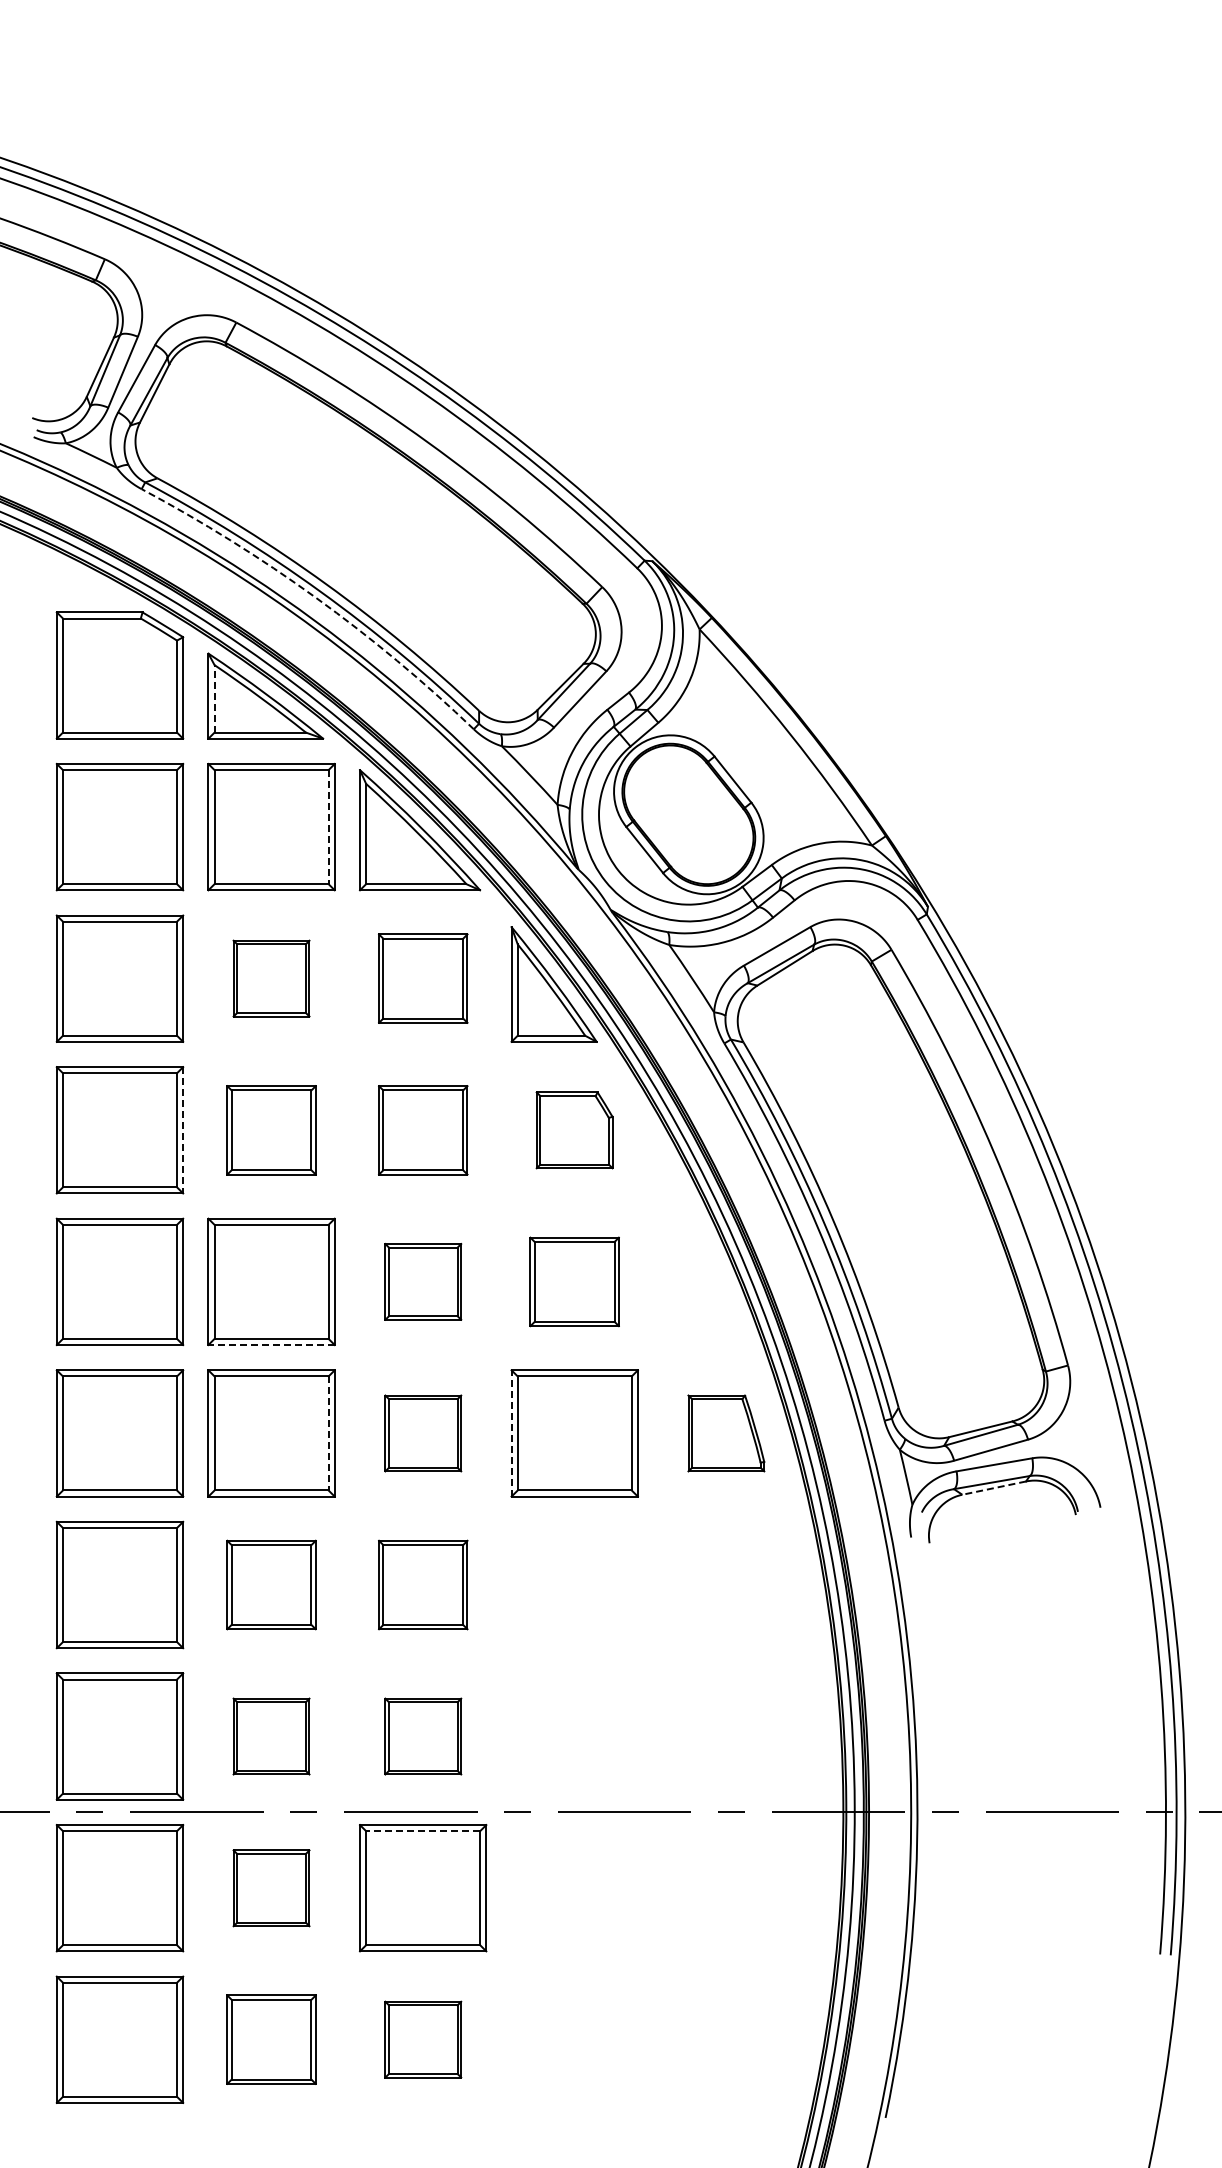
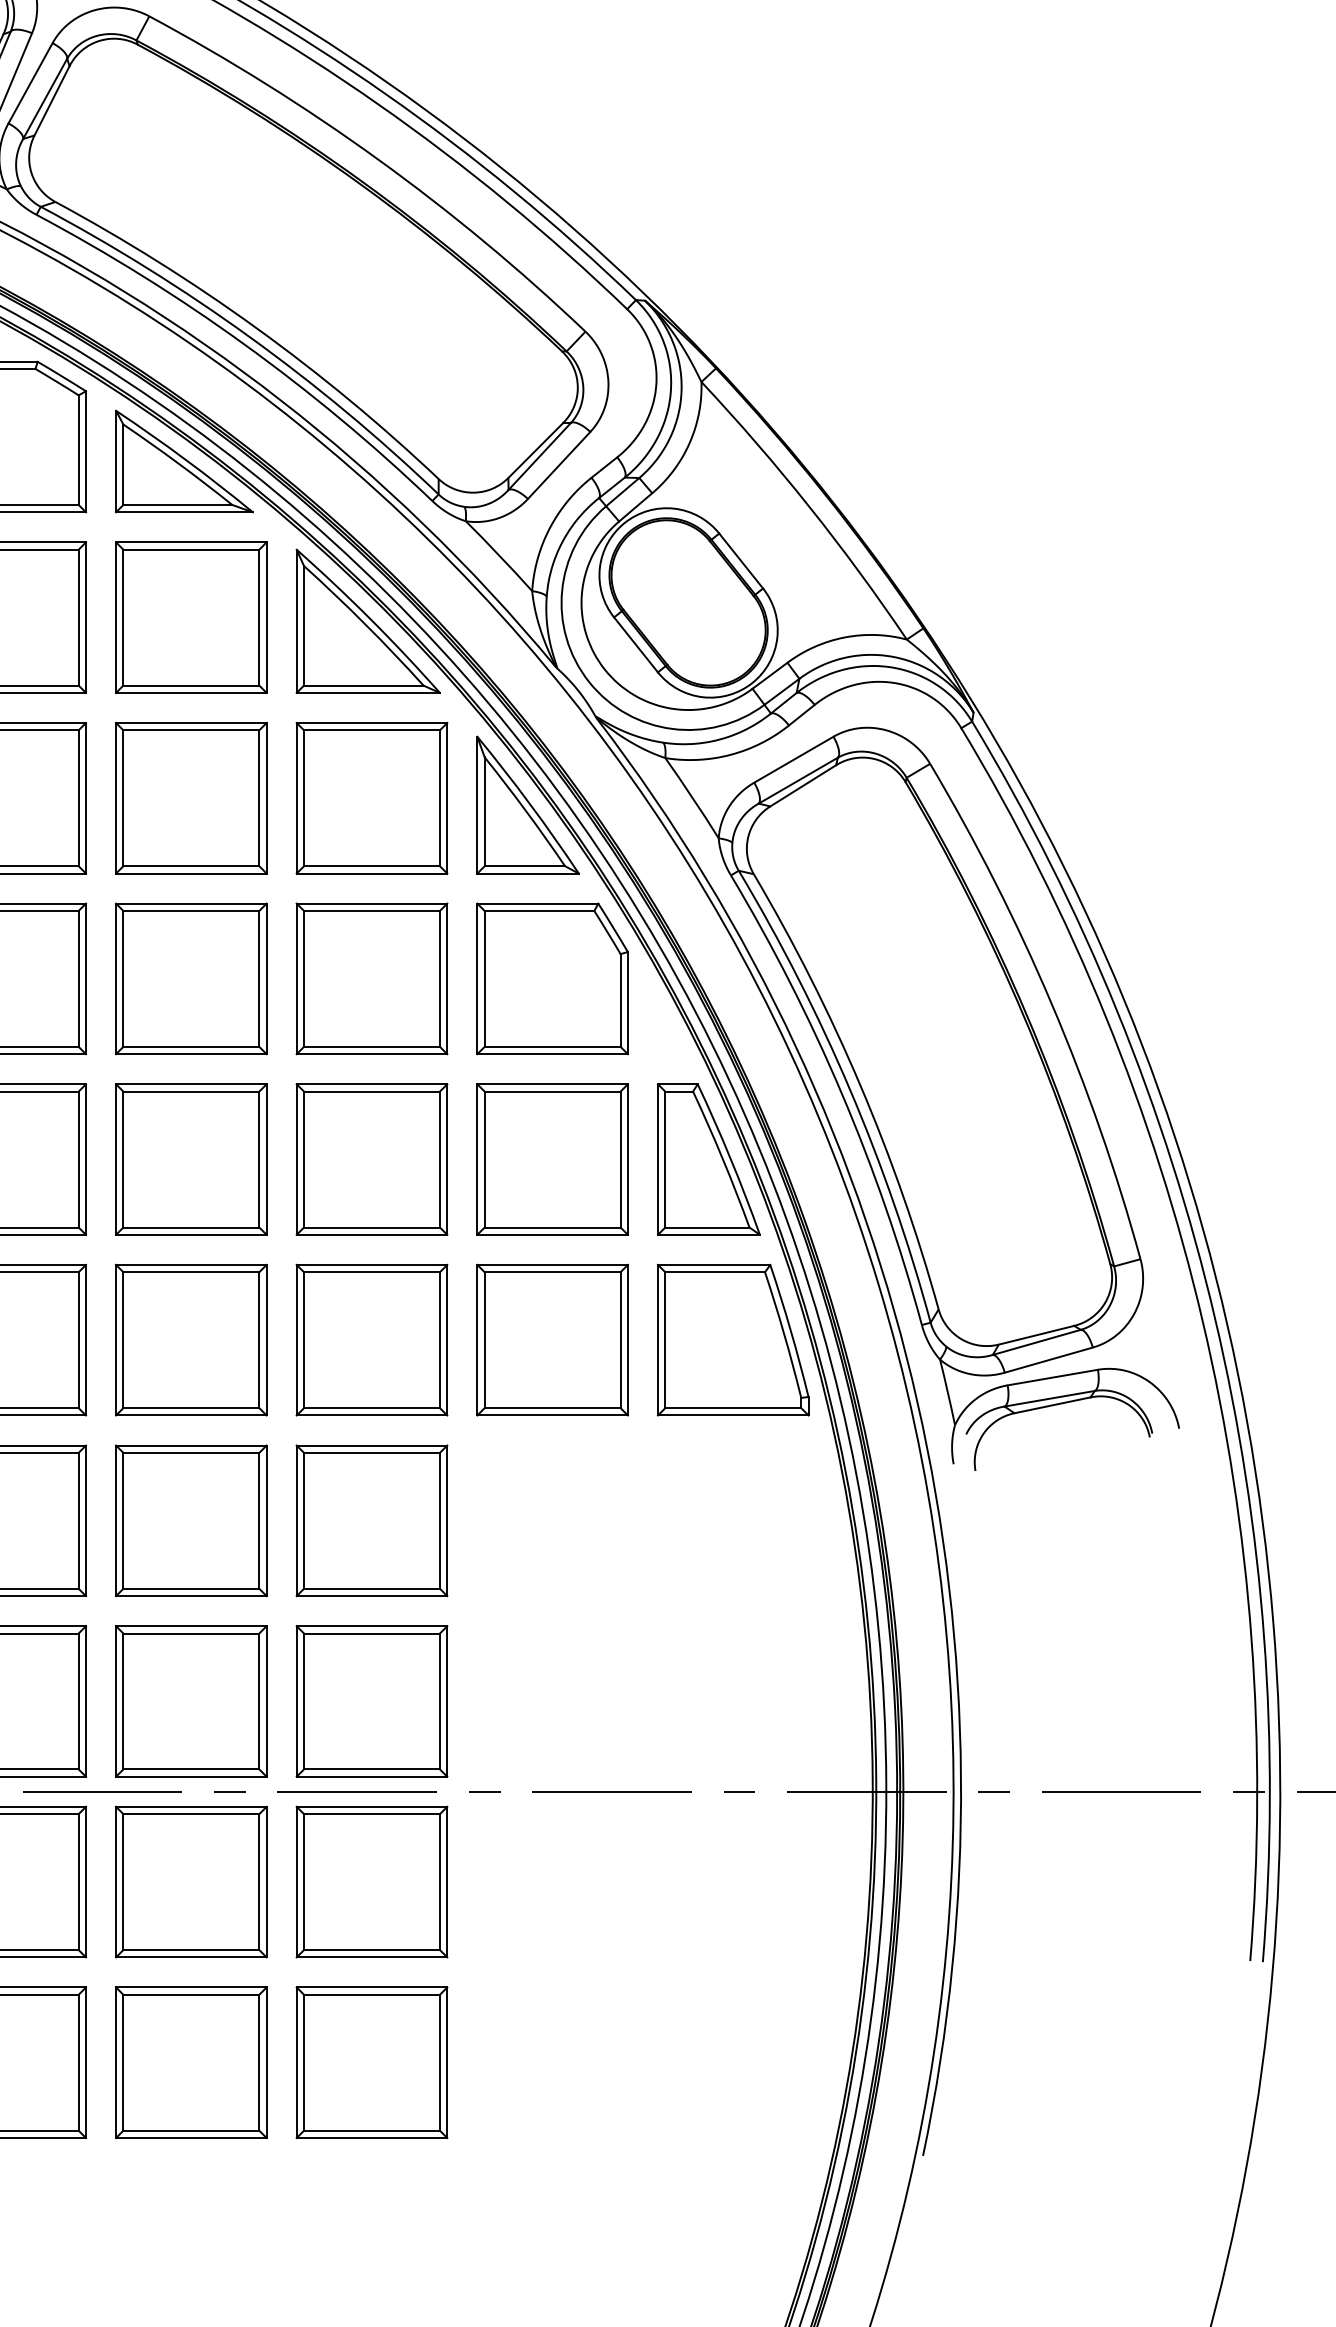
arc: (316, 597) -> (244, 343), dashed -> solid
line: (214, 698) -> (123, 464), dashed -> solid
line: (328, 827) -> (259, 618), dashed -> solid
part: (271, 978) -> (191, 798), size x1.67
part: (423, 978) -> (372, 798), size x1.43
line: (183, 1130) -> (86, 979), dashed -> solid
part: (271, 1130) -> (191, 979), size x1.43
part: (423, 1130) -> (372, 979), size x1.43
part: (574, 1130) -> (552, 979), size x1.67
part: (423, 1281) -> (372, 1159), size x1.67
part: (574, 1281) -> (552, 1159), size x1.43
part: (705, 1281) -> (708, 1159), added
line: (271, 1345) -> (191, 1235), dashed -> solid
line: (511, 1432) -> (477, 1339), dashed -> solid
line: (328, 1433) -> (259, 1340), dashed -> solid
part: (423, 1433) -> (372, 1340), size x1.67
part: (726, 1433) -> (733, 1340), size x1.67
line: (994, 1488) -> (1052, 1405), dashed -> solid
part: (271, 1584) -> (191, 1520), size x1.43
part: (423, 1584) -> (372, 1520), size x1.43
part: (271, 1736) -> (191, 1701), size x1.67
part: (423, 1736) -> (372, 1701), size x1.67
line: (422, 1831) -> (371, 1814), dashed -> solid
part: (271, 1888) -> (191, 1882), size x1.67
part: (271, 2039) -> (191, 2062), size x1.43
part: (423, 2039) -> (372, 2062), size x1.67

